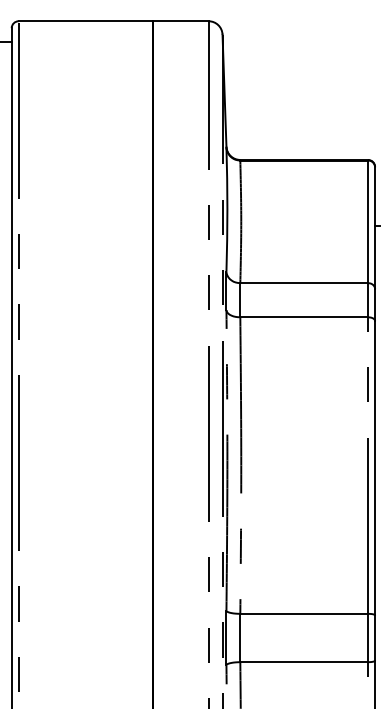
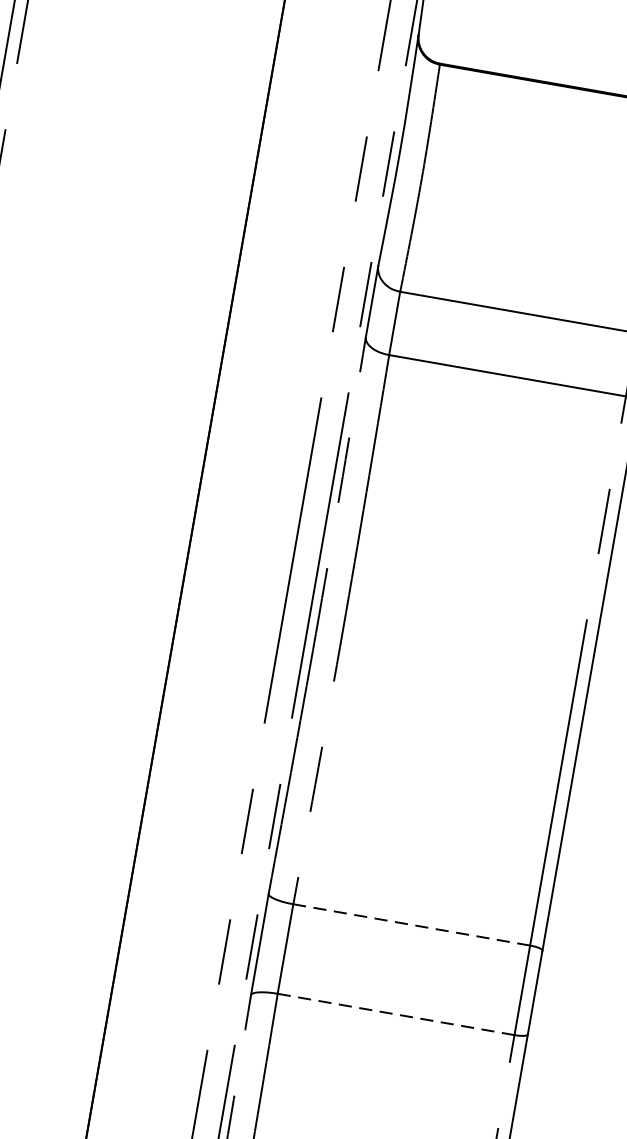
line: (304, 613) -> (412, 924), solid -> dashed
line: (304, 662) -> (396, 1015), solid -> dashed

